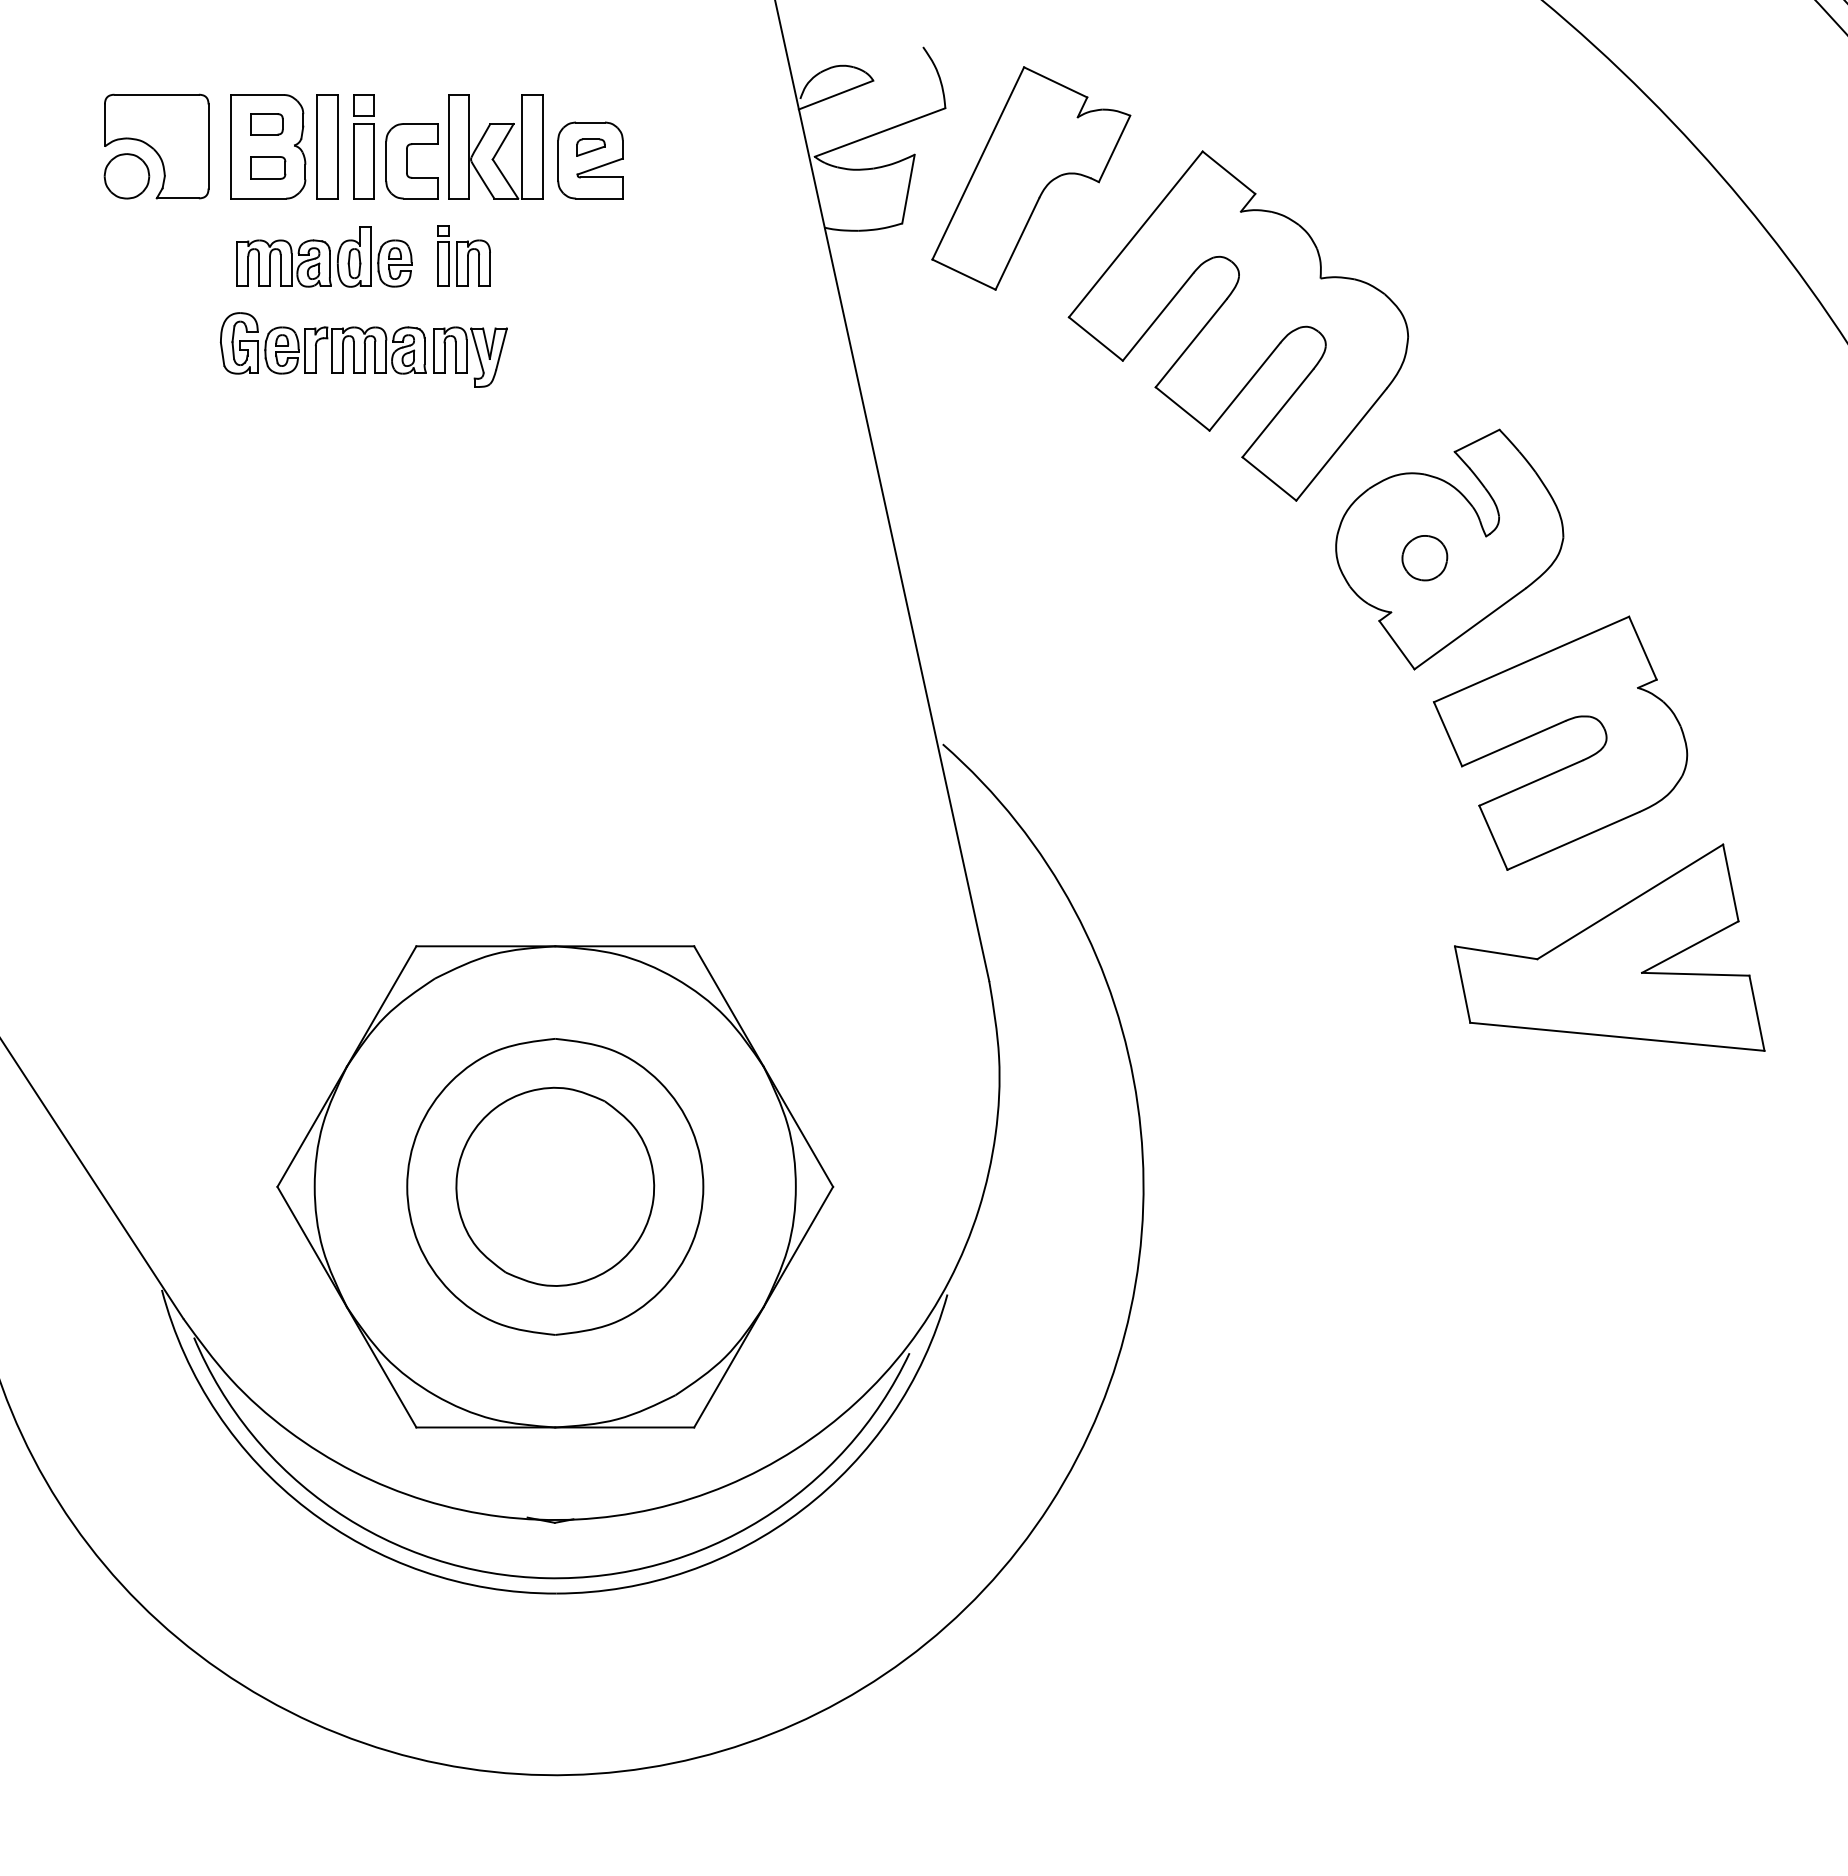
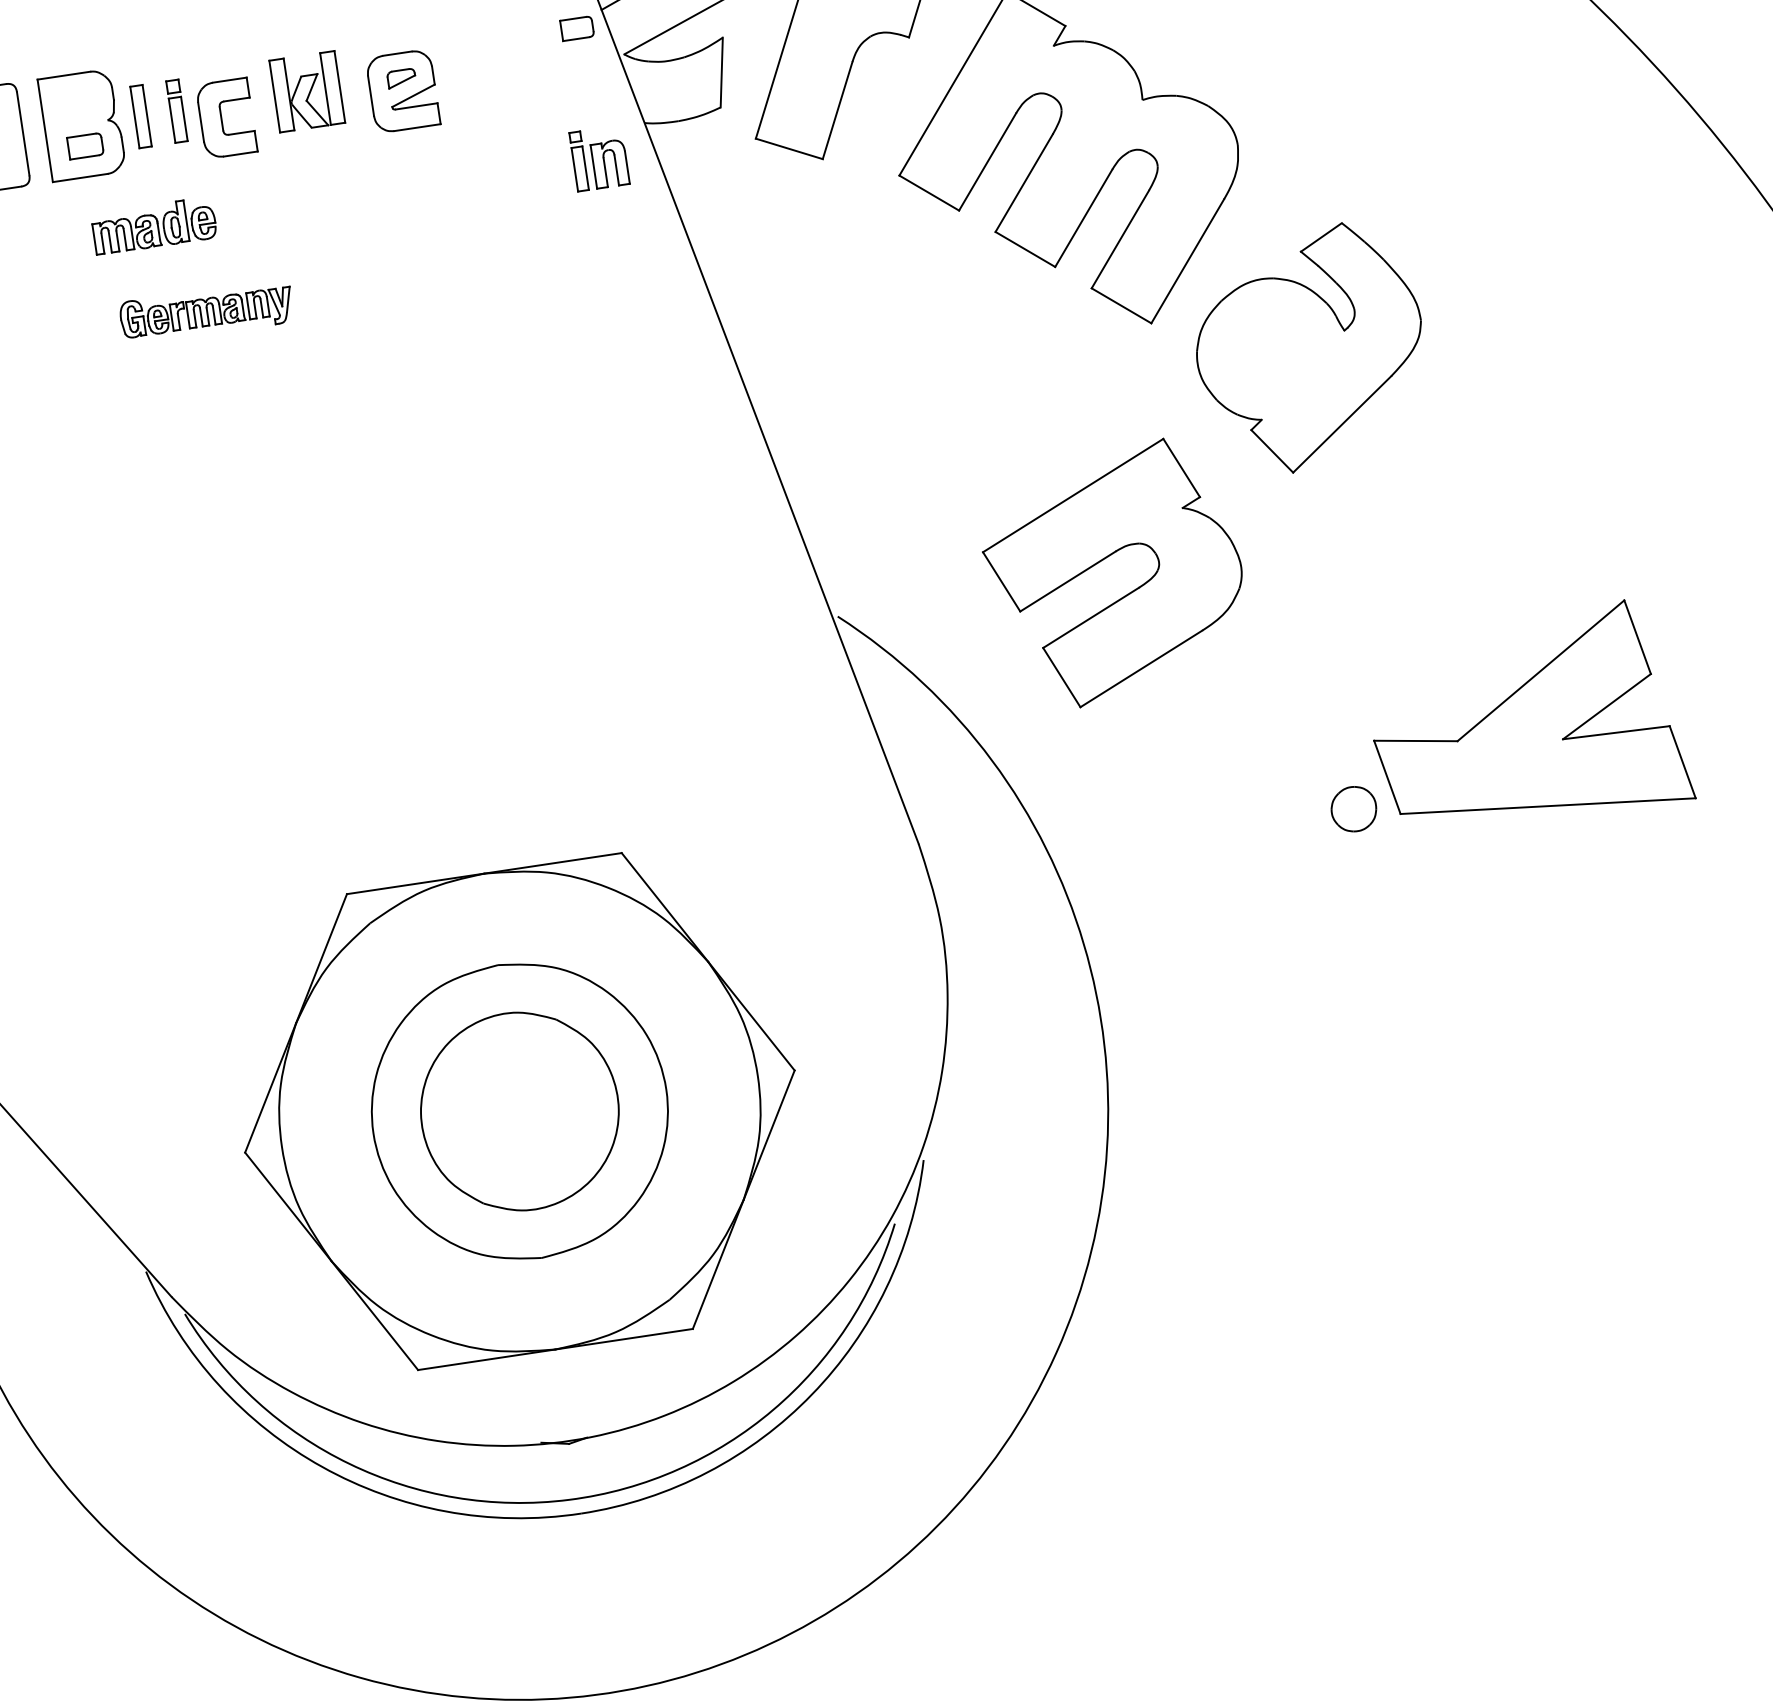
part: (266, 124) -> (576, 28), moved
part: (327, 146) -> (140, 116), size x0.6
part: (363, 146) -> (176, 110), size x0.6
part: (495, 146) -> (306, 91), size x0.7
part: (463, 255) -> (599, 157), moved
part: (324, 256) -> (154, 225), size x0.7
part: (363, 349) -> (206, 311), size x0.6
part: (1424, 558) -> (1353, 809), moved
part: (1553, 727) -> (1104, 559), moved

